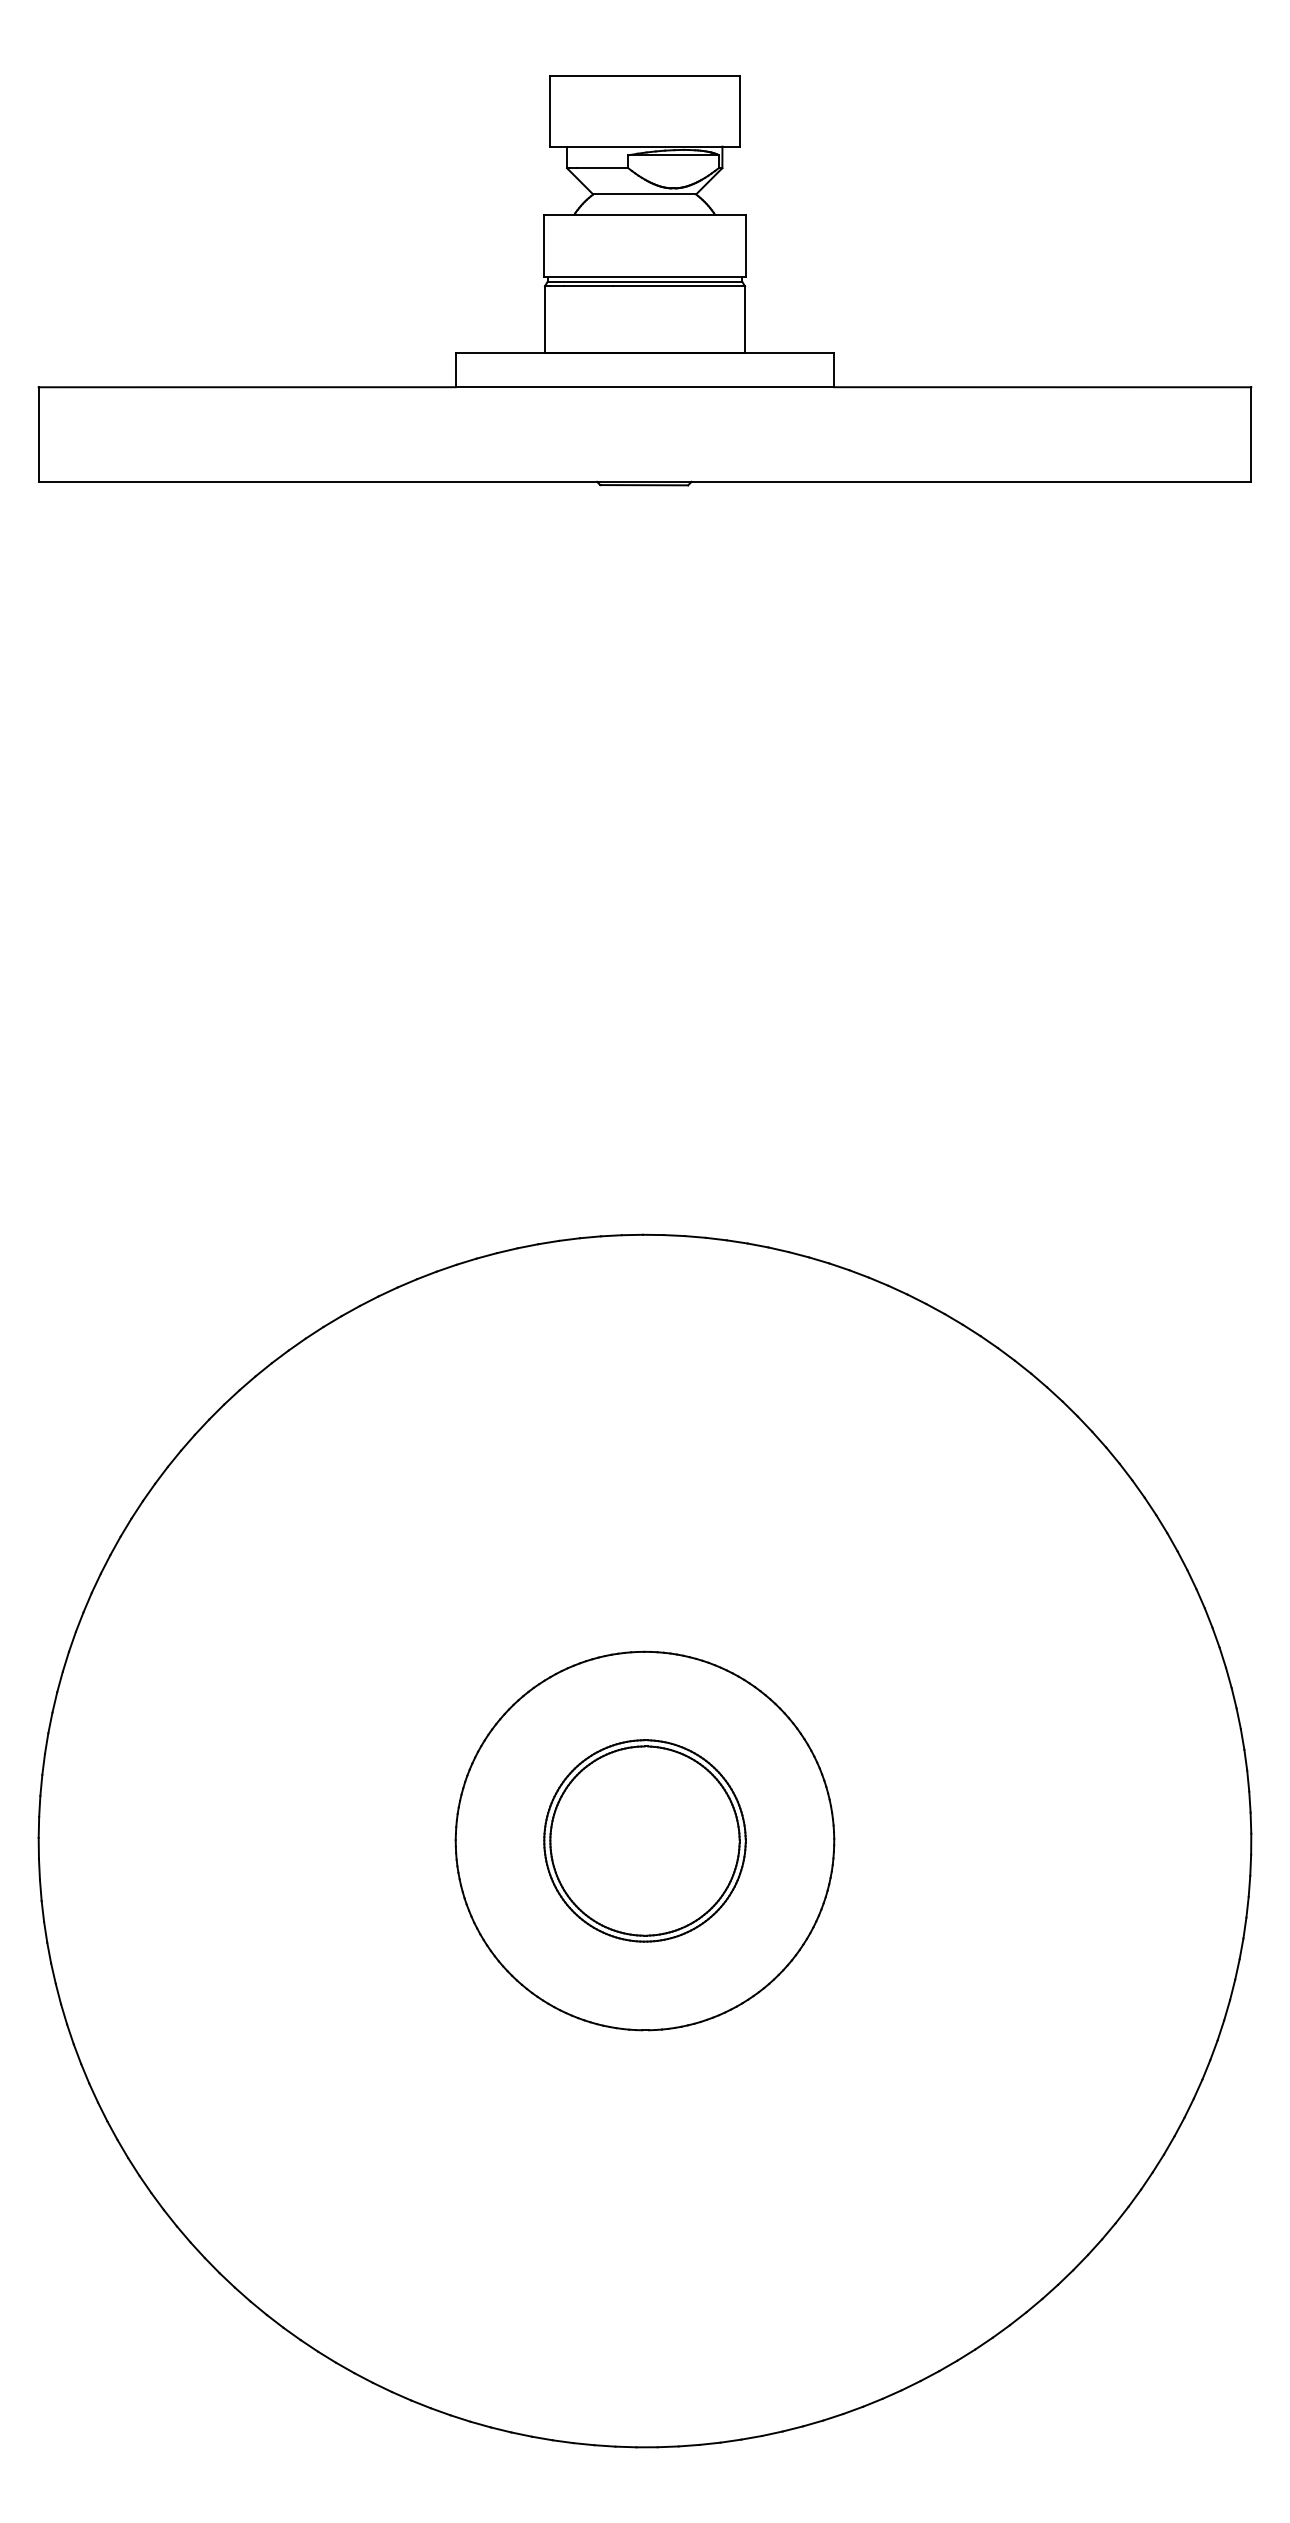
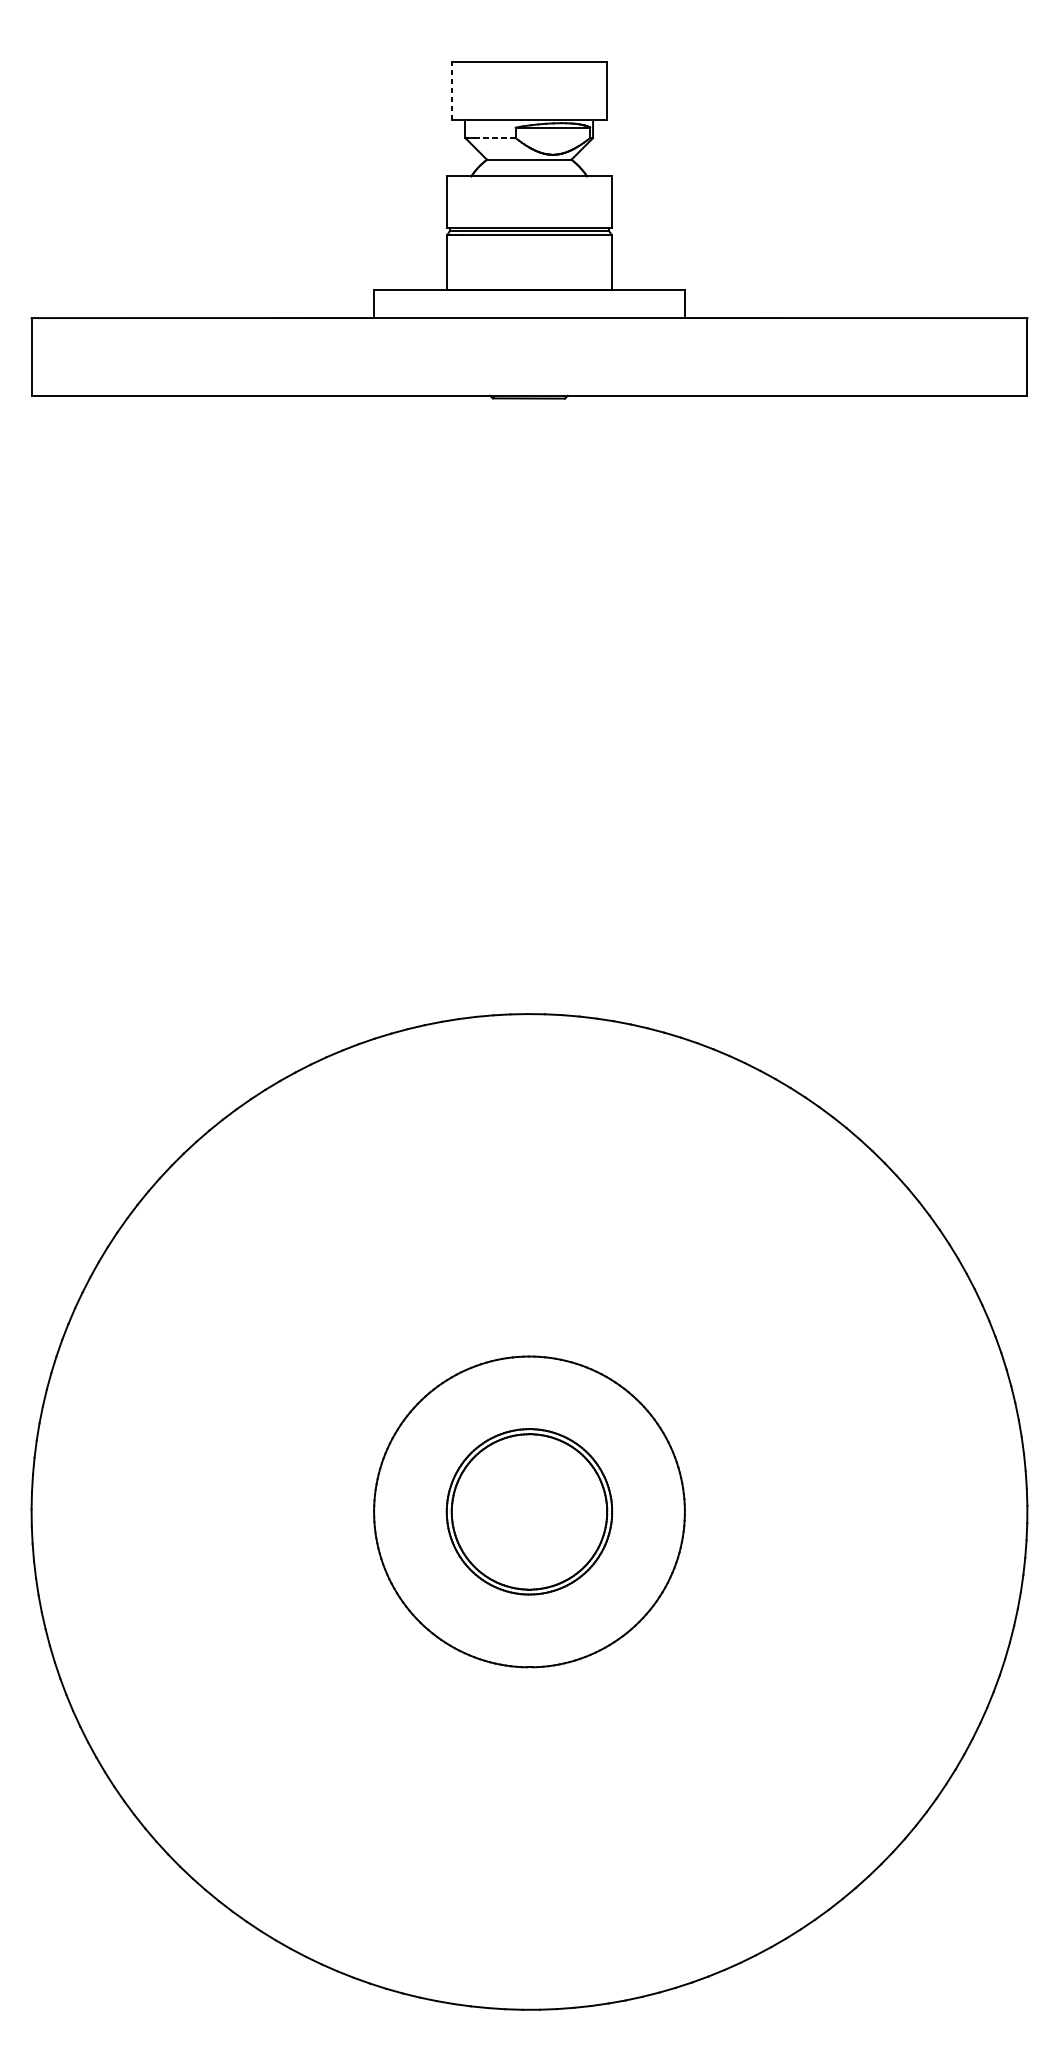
line: (550, 110) -> (451, 90), solid -> dashed
line: (602, 168) -> (494, 138), solid -> dashed

